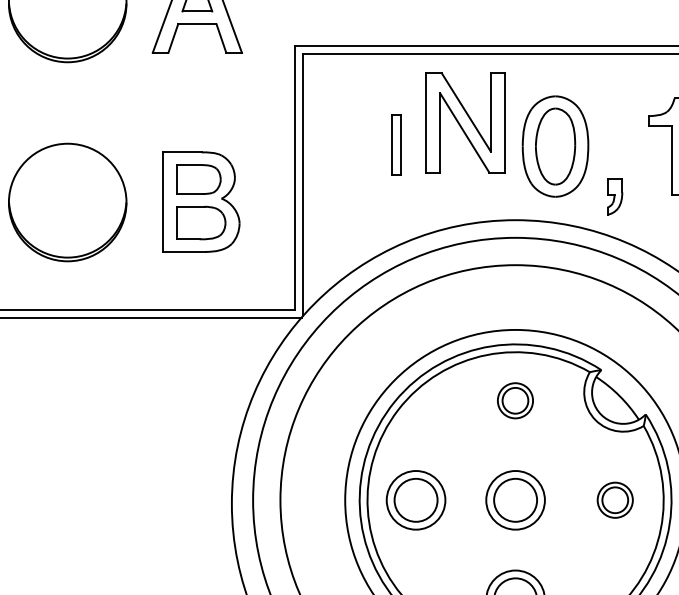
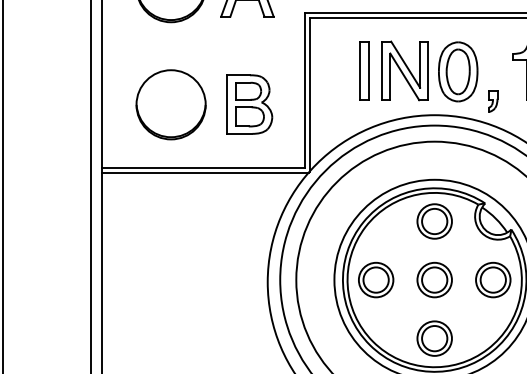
part: (464, 122) -> (404, 70), moved
part: (396, 144) -> (364, 70), size x1.67
part: (515, 400) -> (434, 221), size x1.67
part: (615, 499) -> (493, 279), size x1.67

